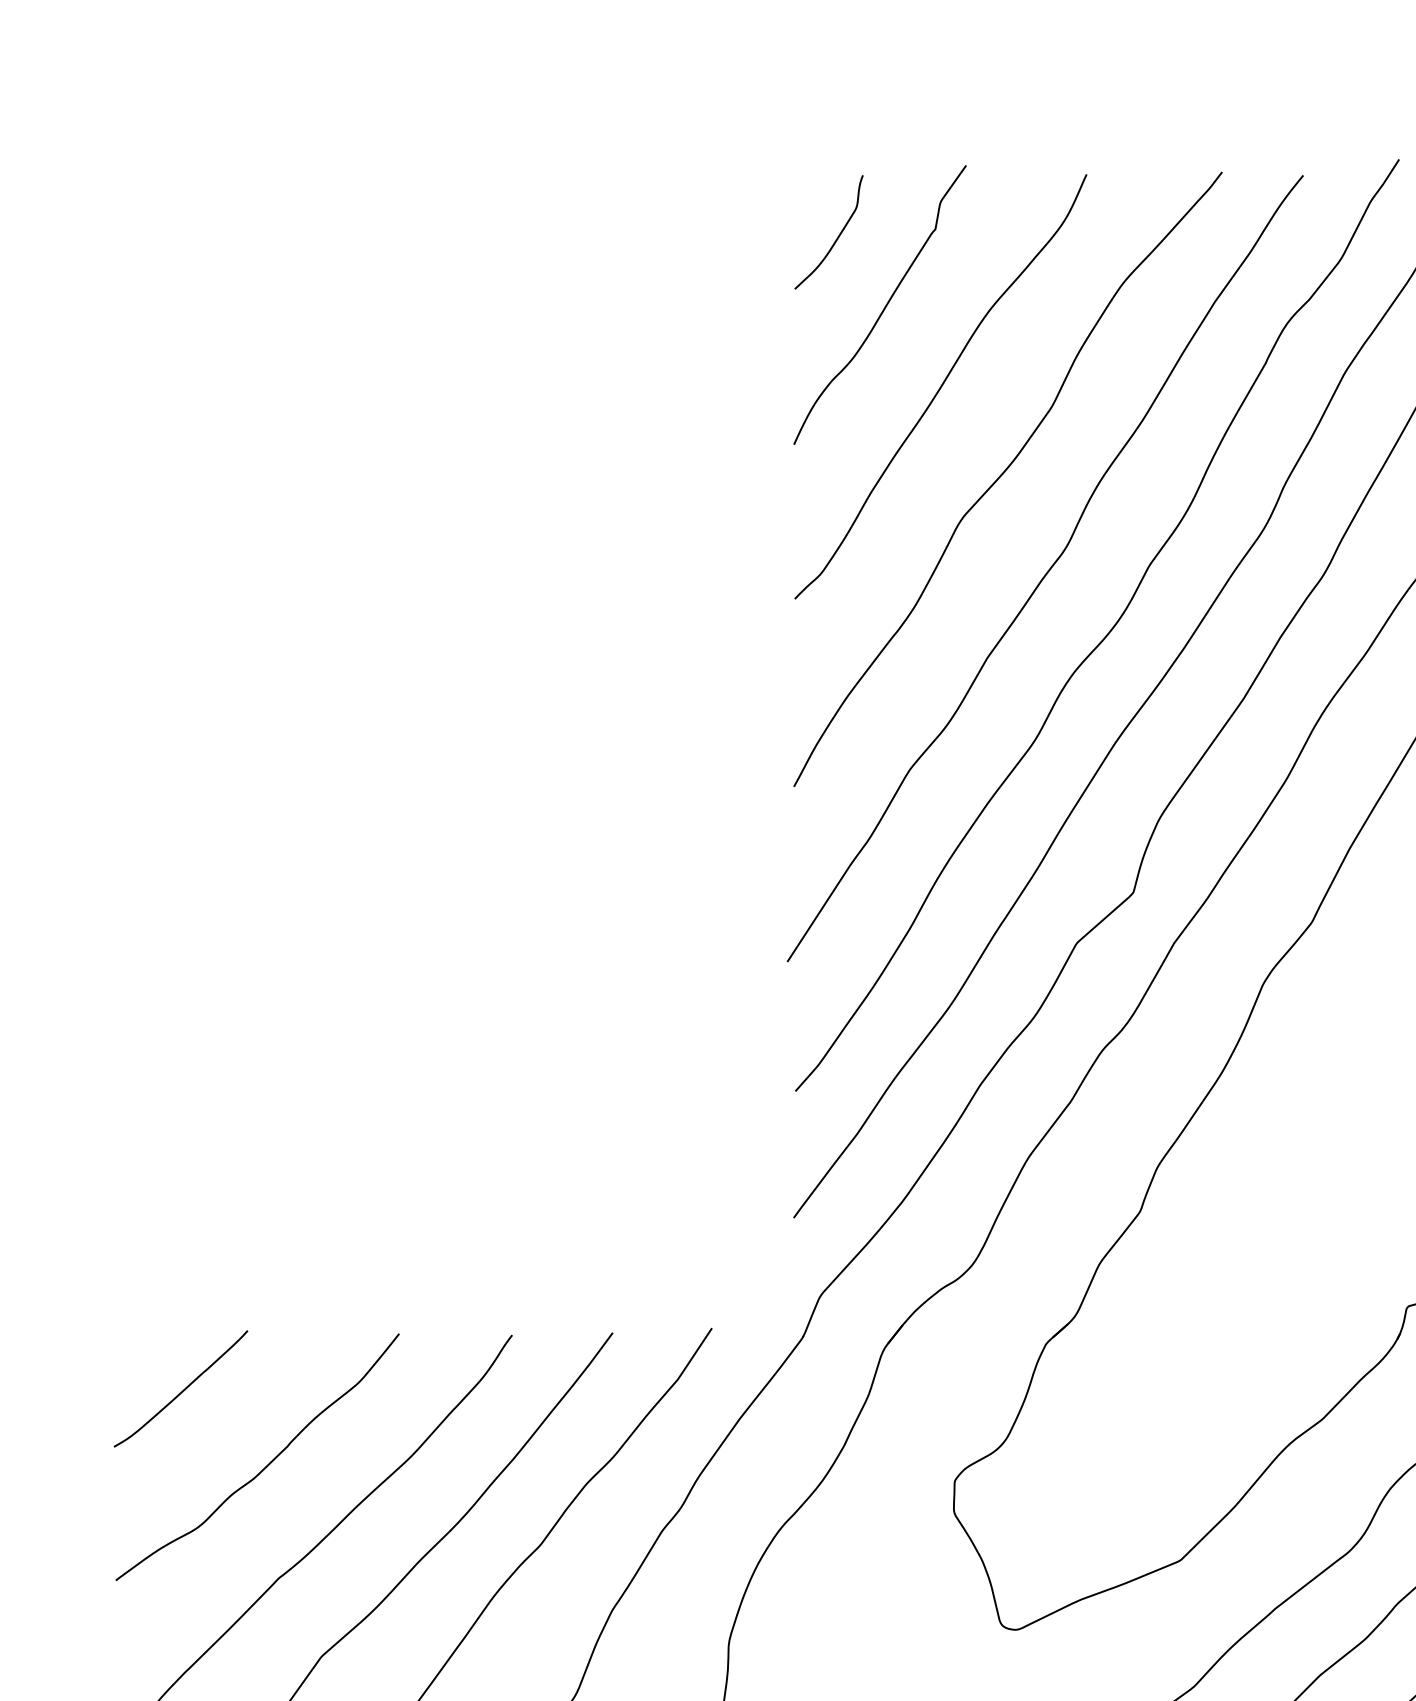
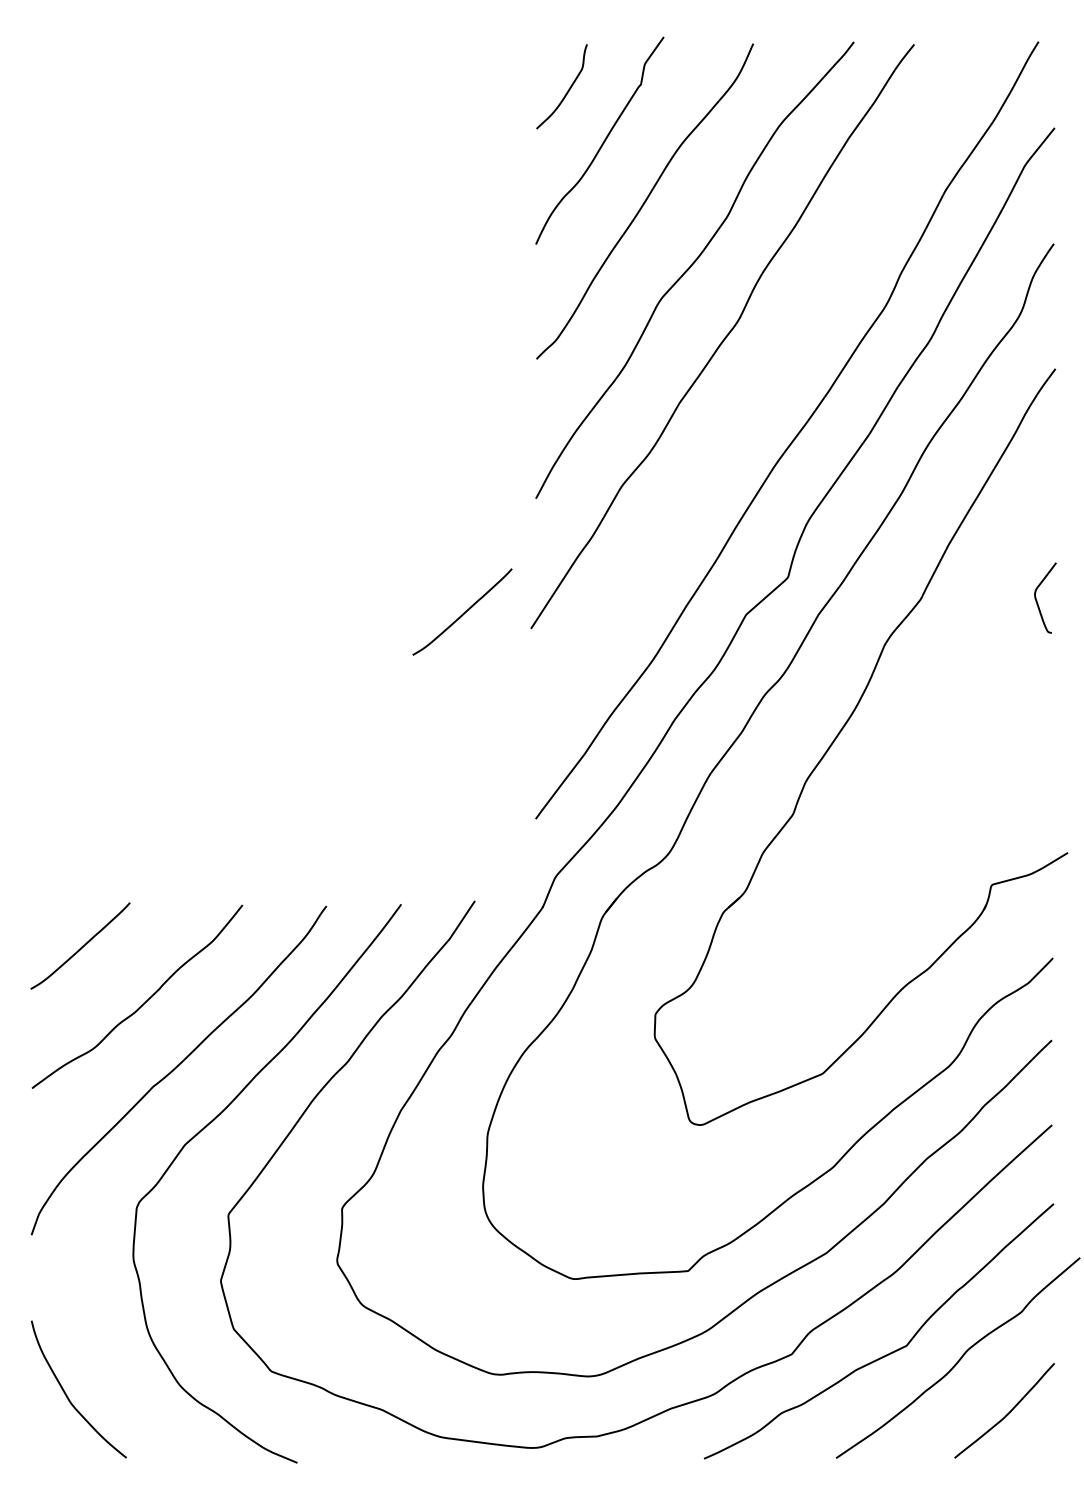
curve: (1107, 633) -> (768, 384), removed
curve: (696, 939) -> (463, 612), added

